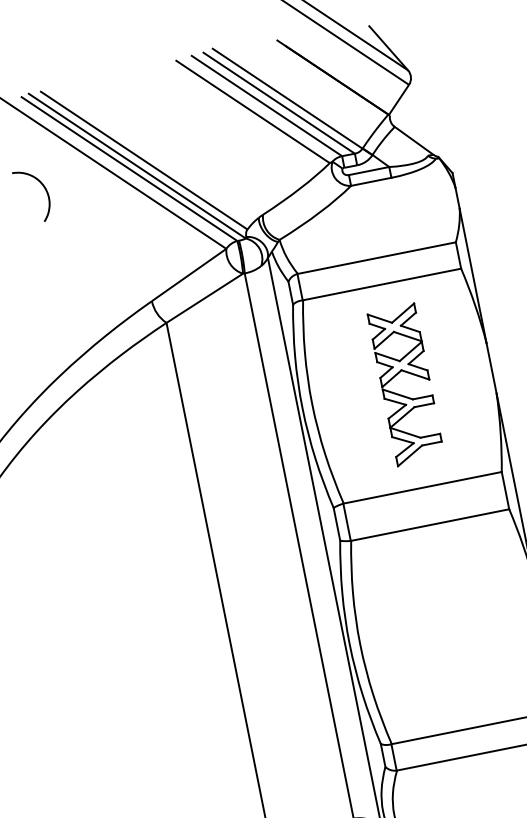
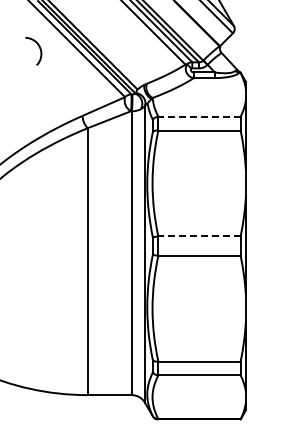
line: (376, 257) -> (199, 116), solid -> dashed
part: (406, 385) -> (201, 183), removed
line: (422, 488) -> (199, 236), solid -> dashed

